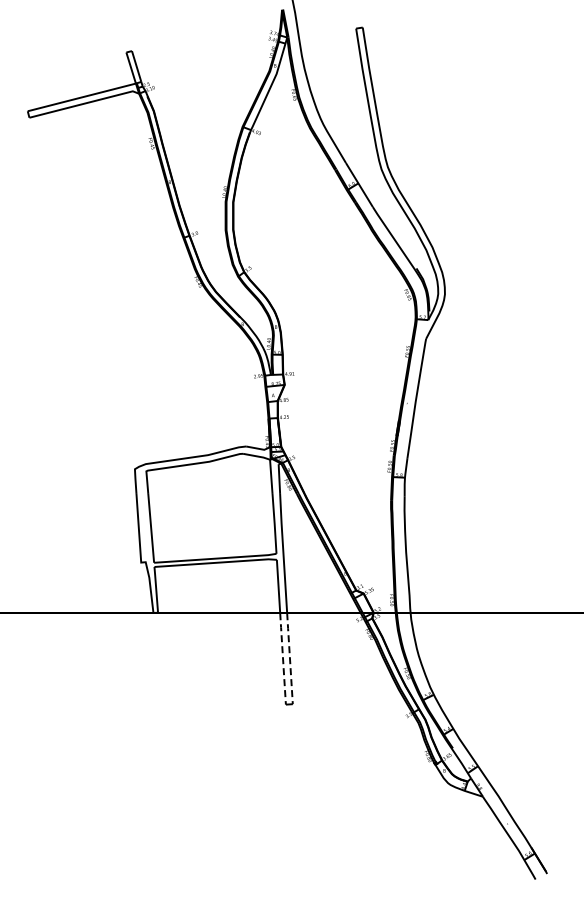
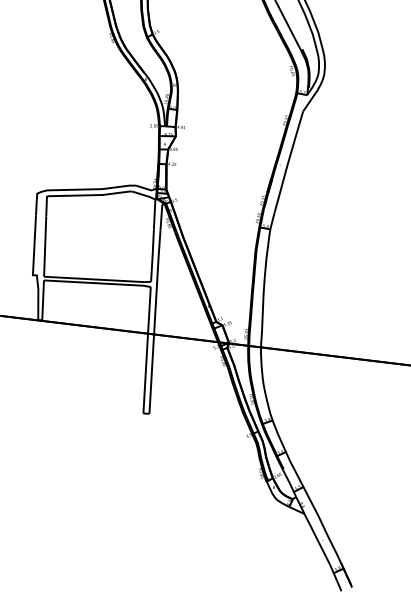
line: (289, 657) -> (151, 373), dashed -> solid
line: (283, 658) -> (146, 373), dashed -> solid

